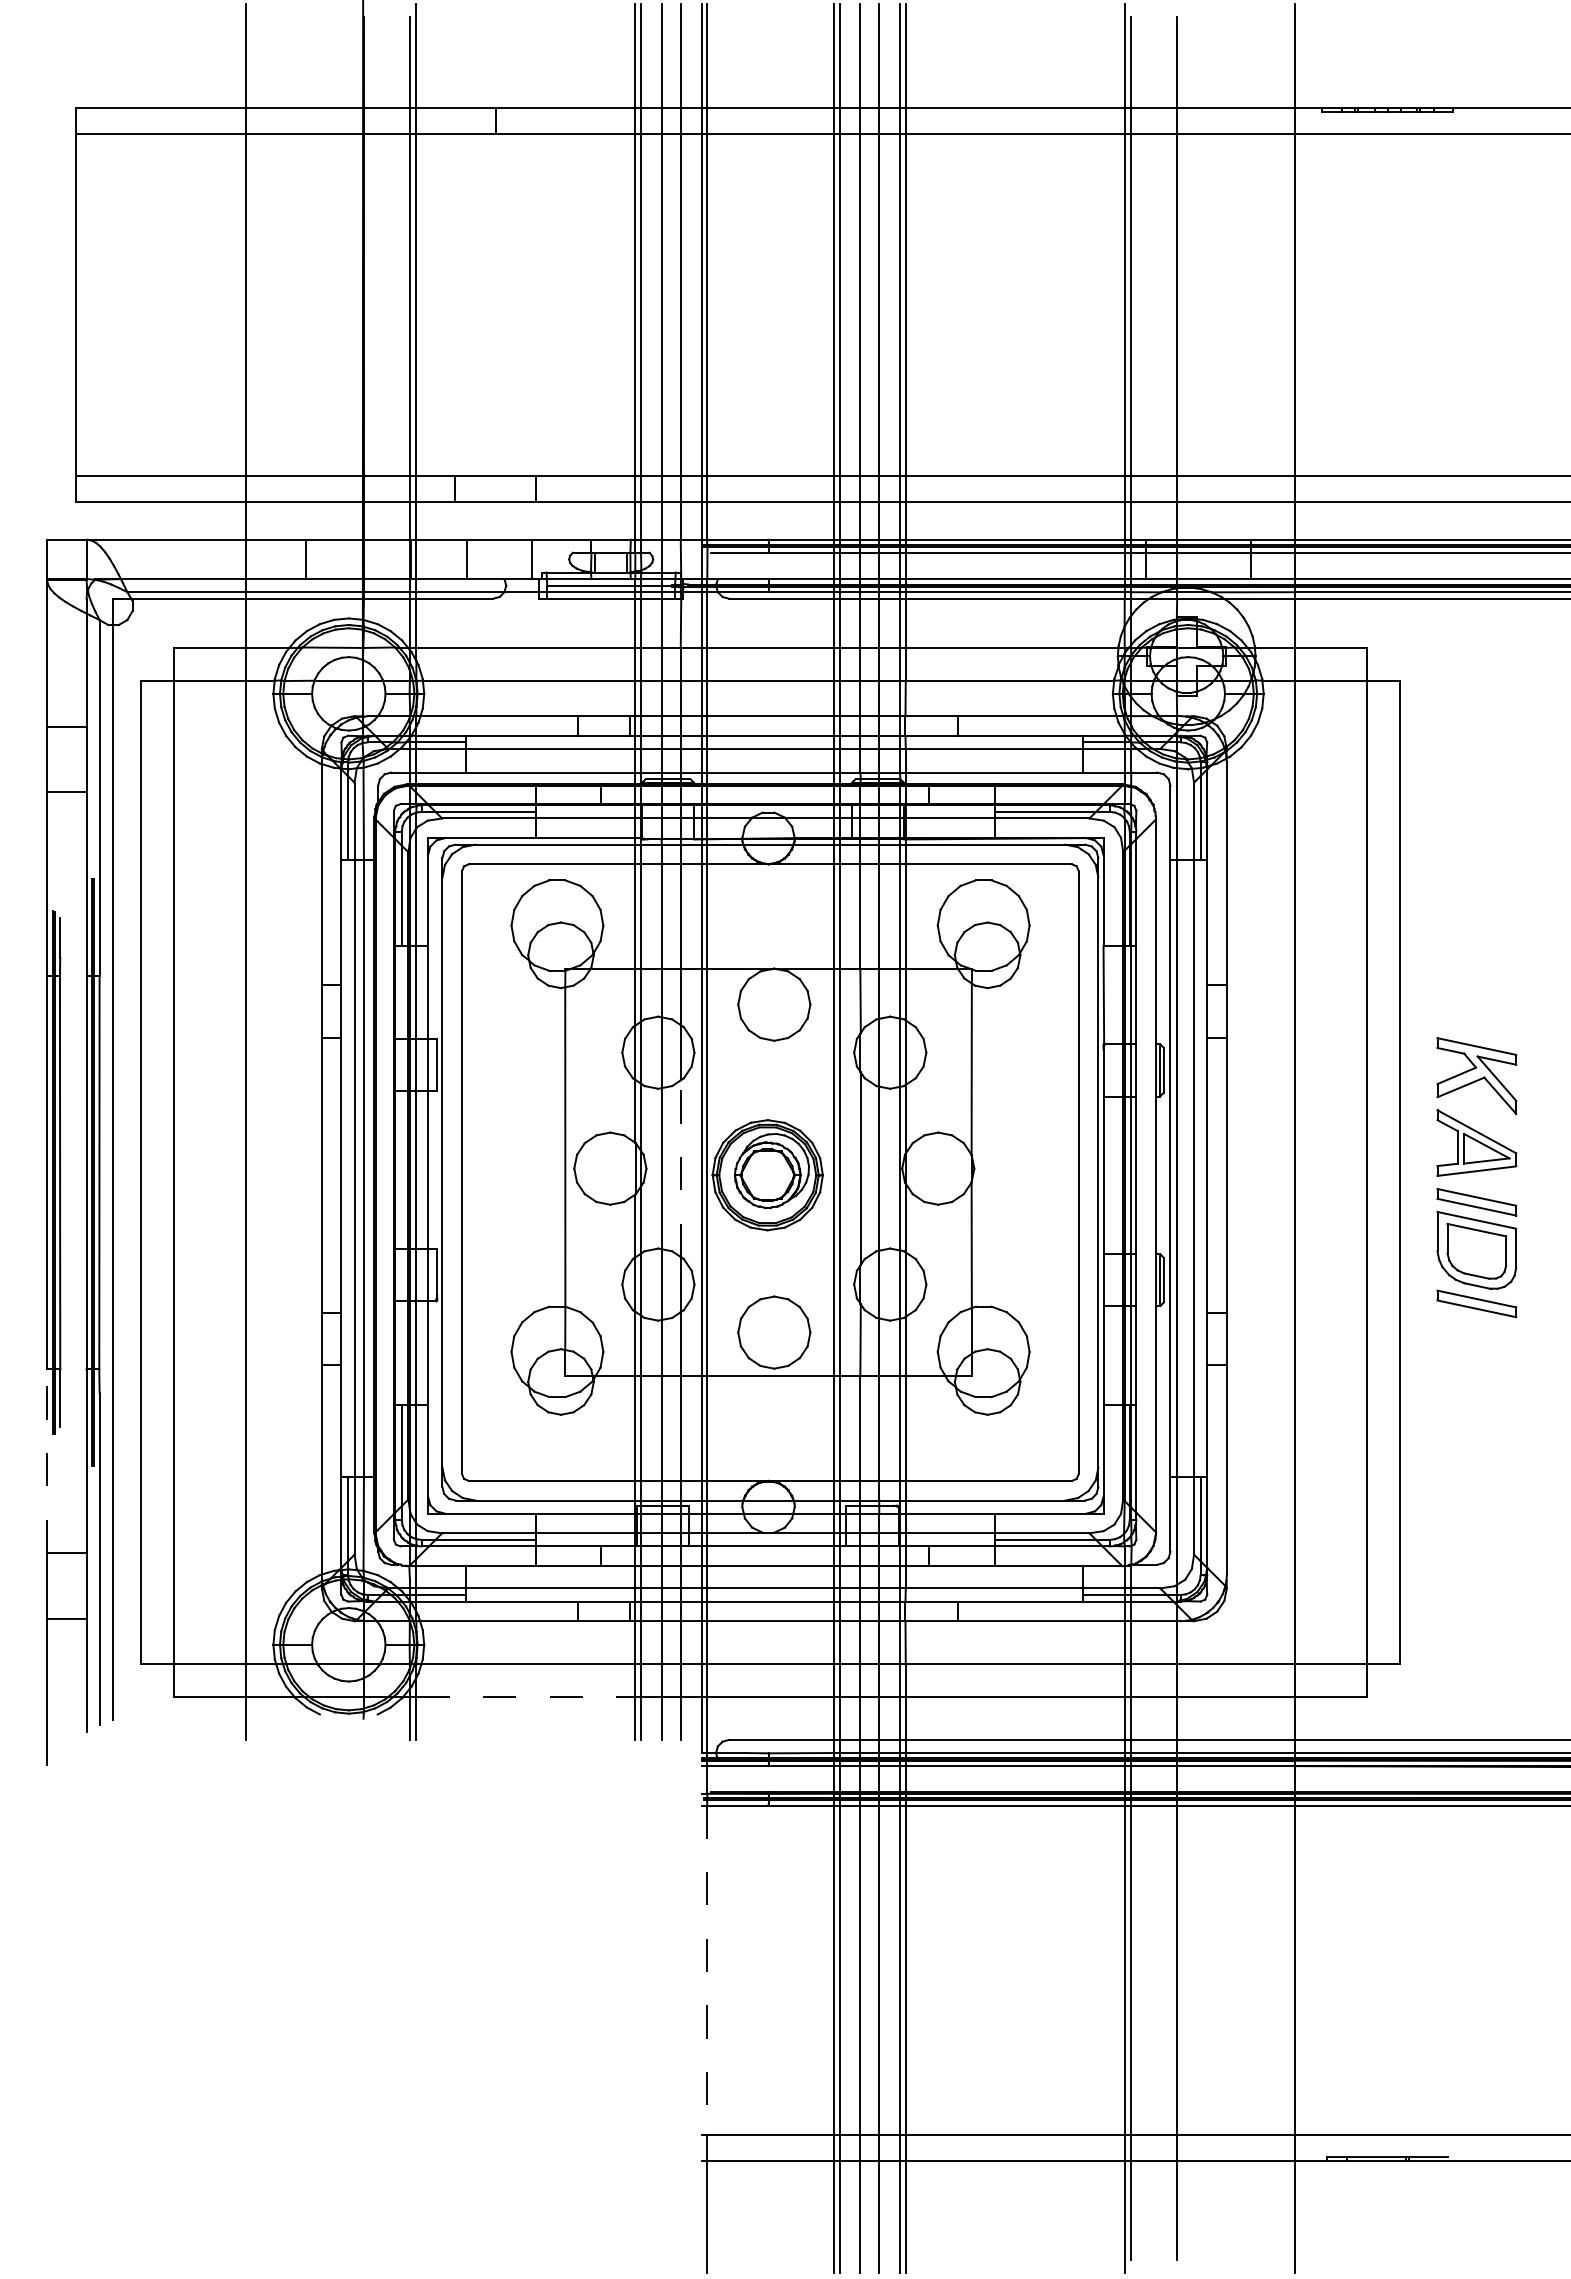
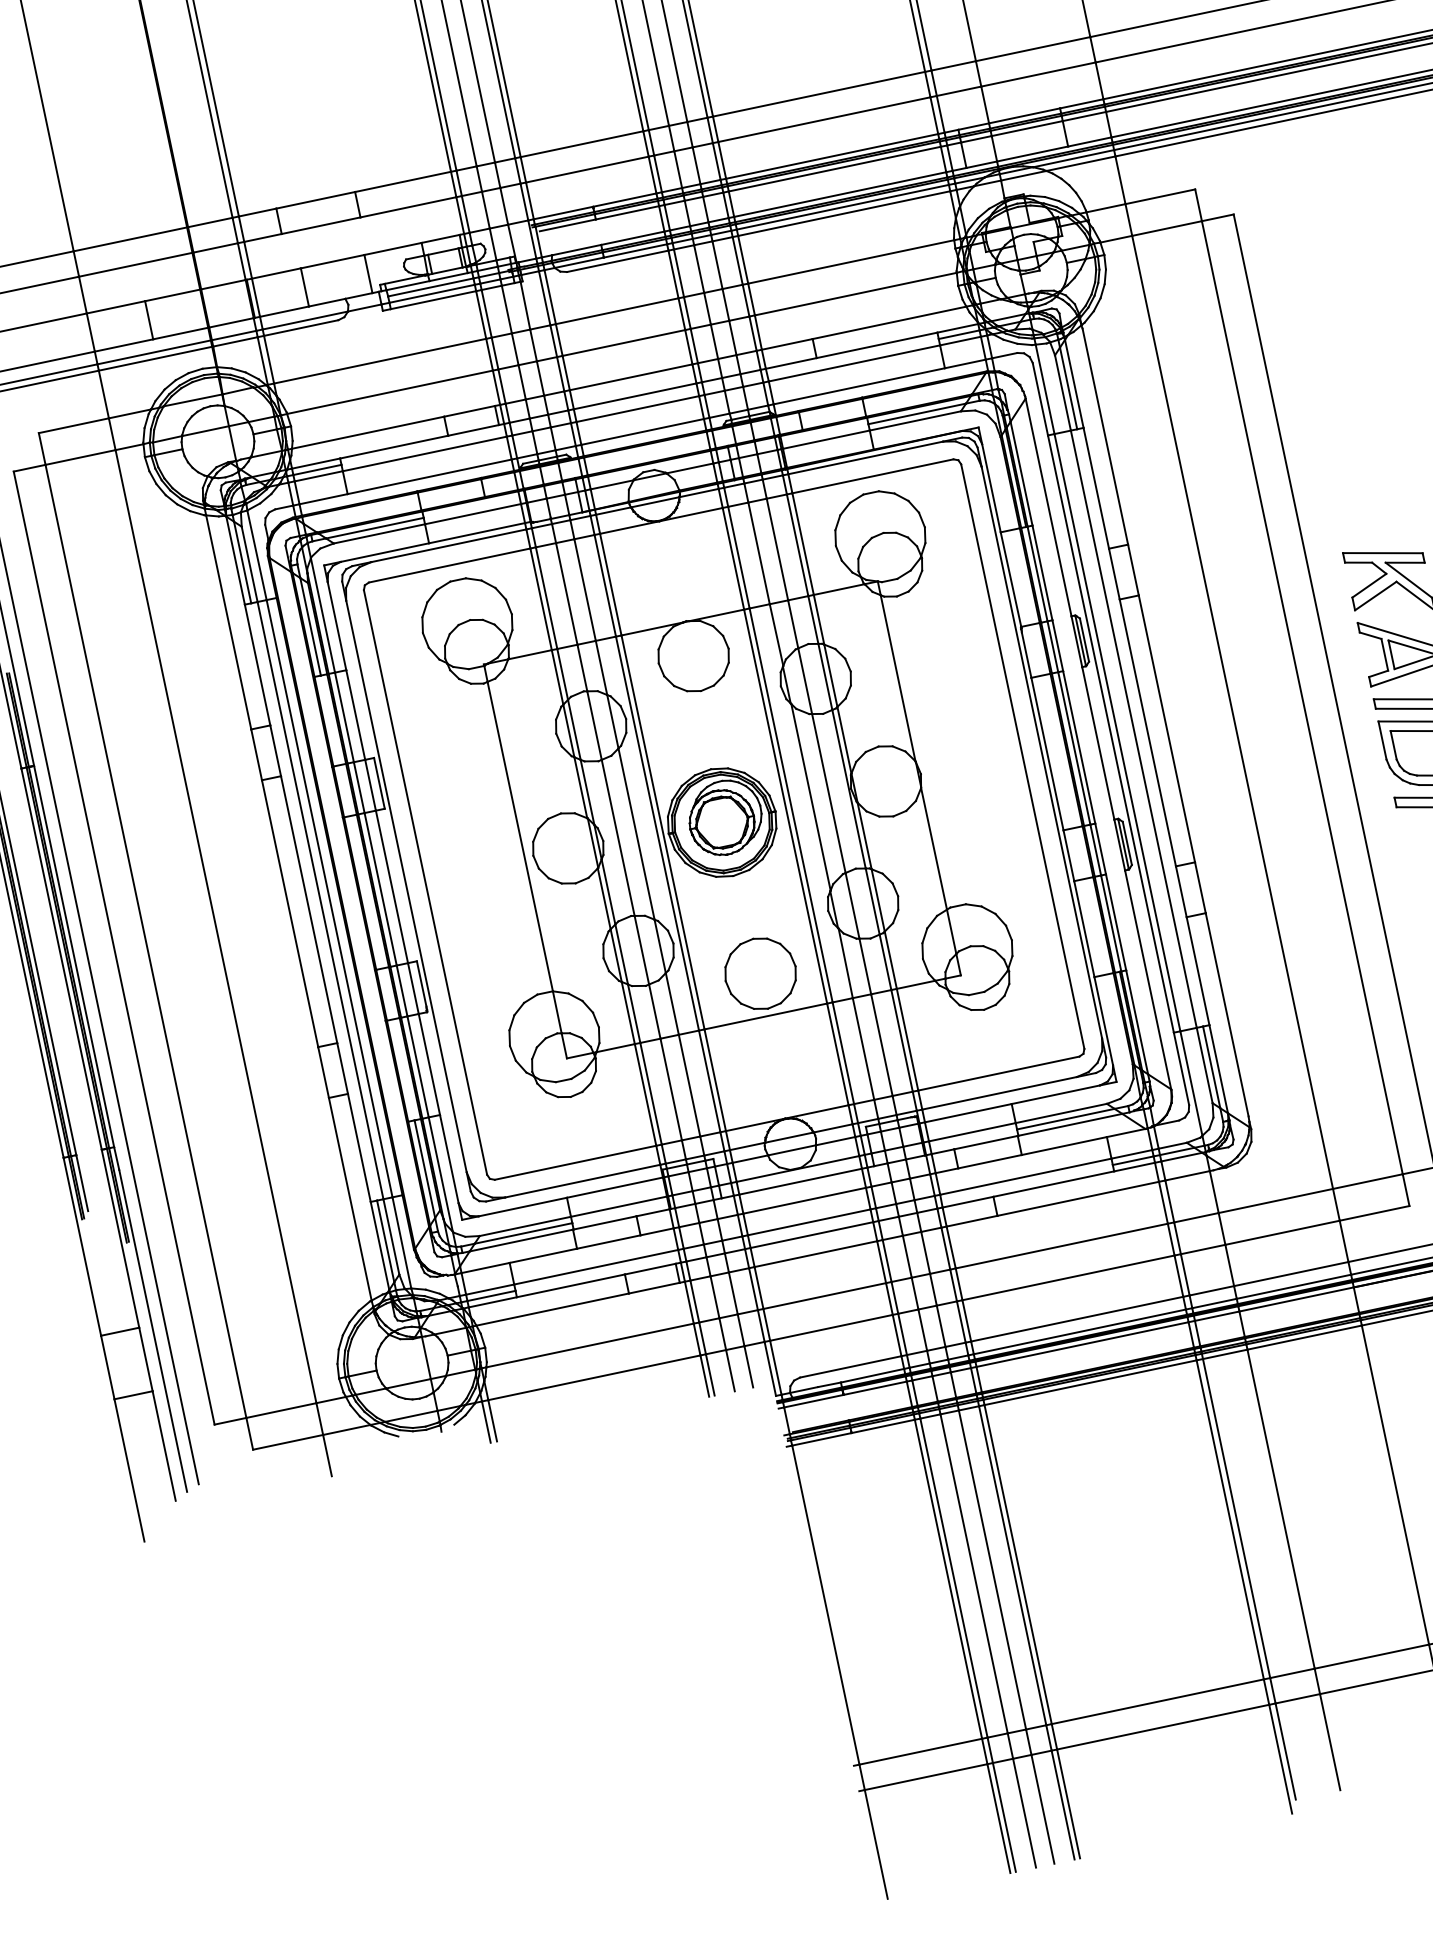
line: (680, 1168) -> (636, 833), dashed -> solid
line: (47, 1461) -> (82, 1247), dashed -> solid
line: (526, 1697) -> (595, 1377), dashed -> solid
line: (707, 1970) -> (826, 1605), dashed -> solid

